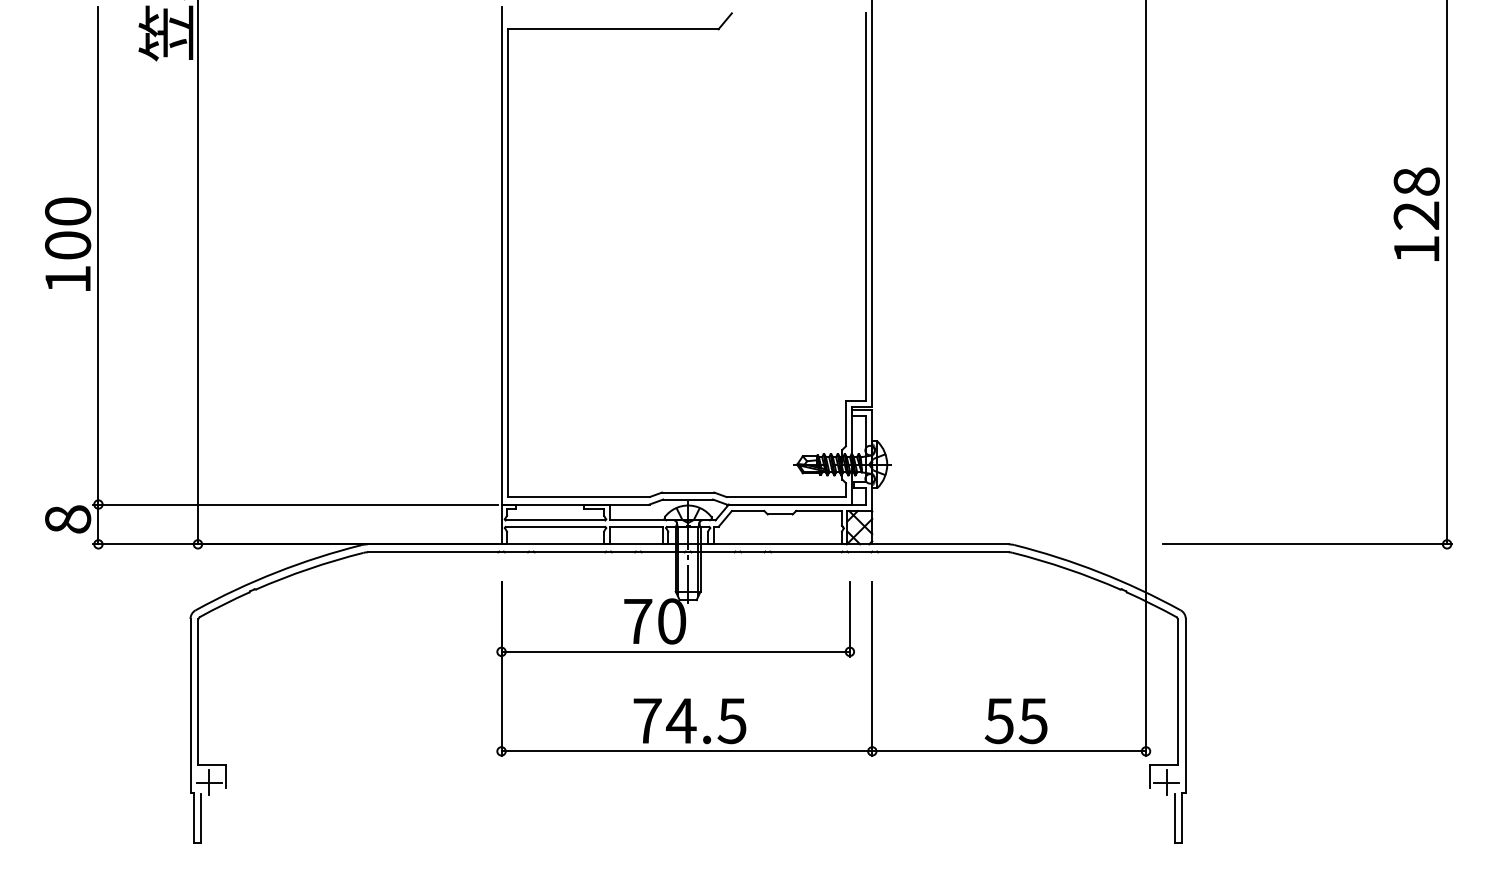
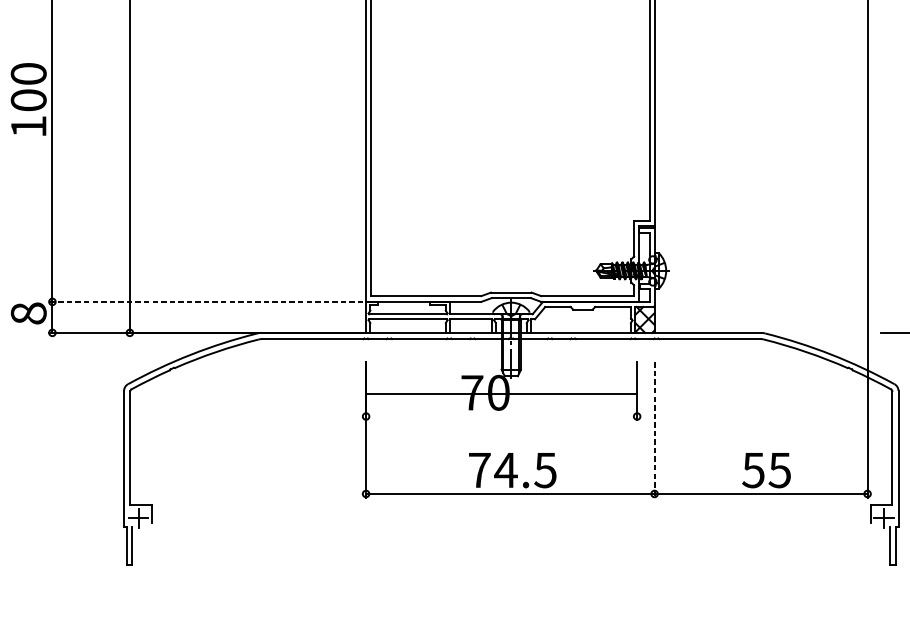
line: (295, 504) -> (205, 301), solid -> dashed
line: (675, 651) -> (501, 393), moved
line: (872, 669) -> (654, 430), solid -> dashed

